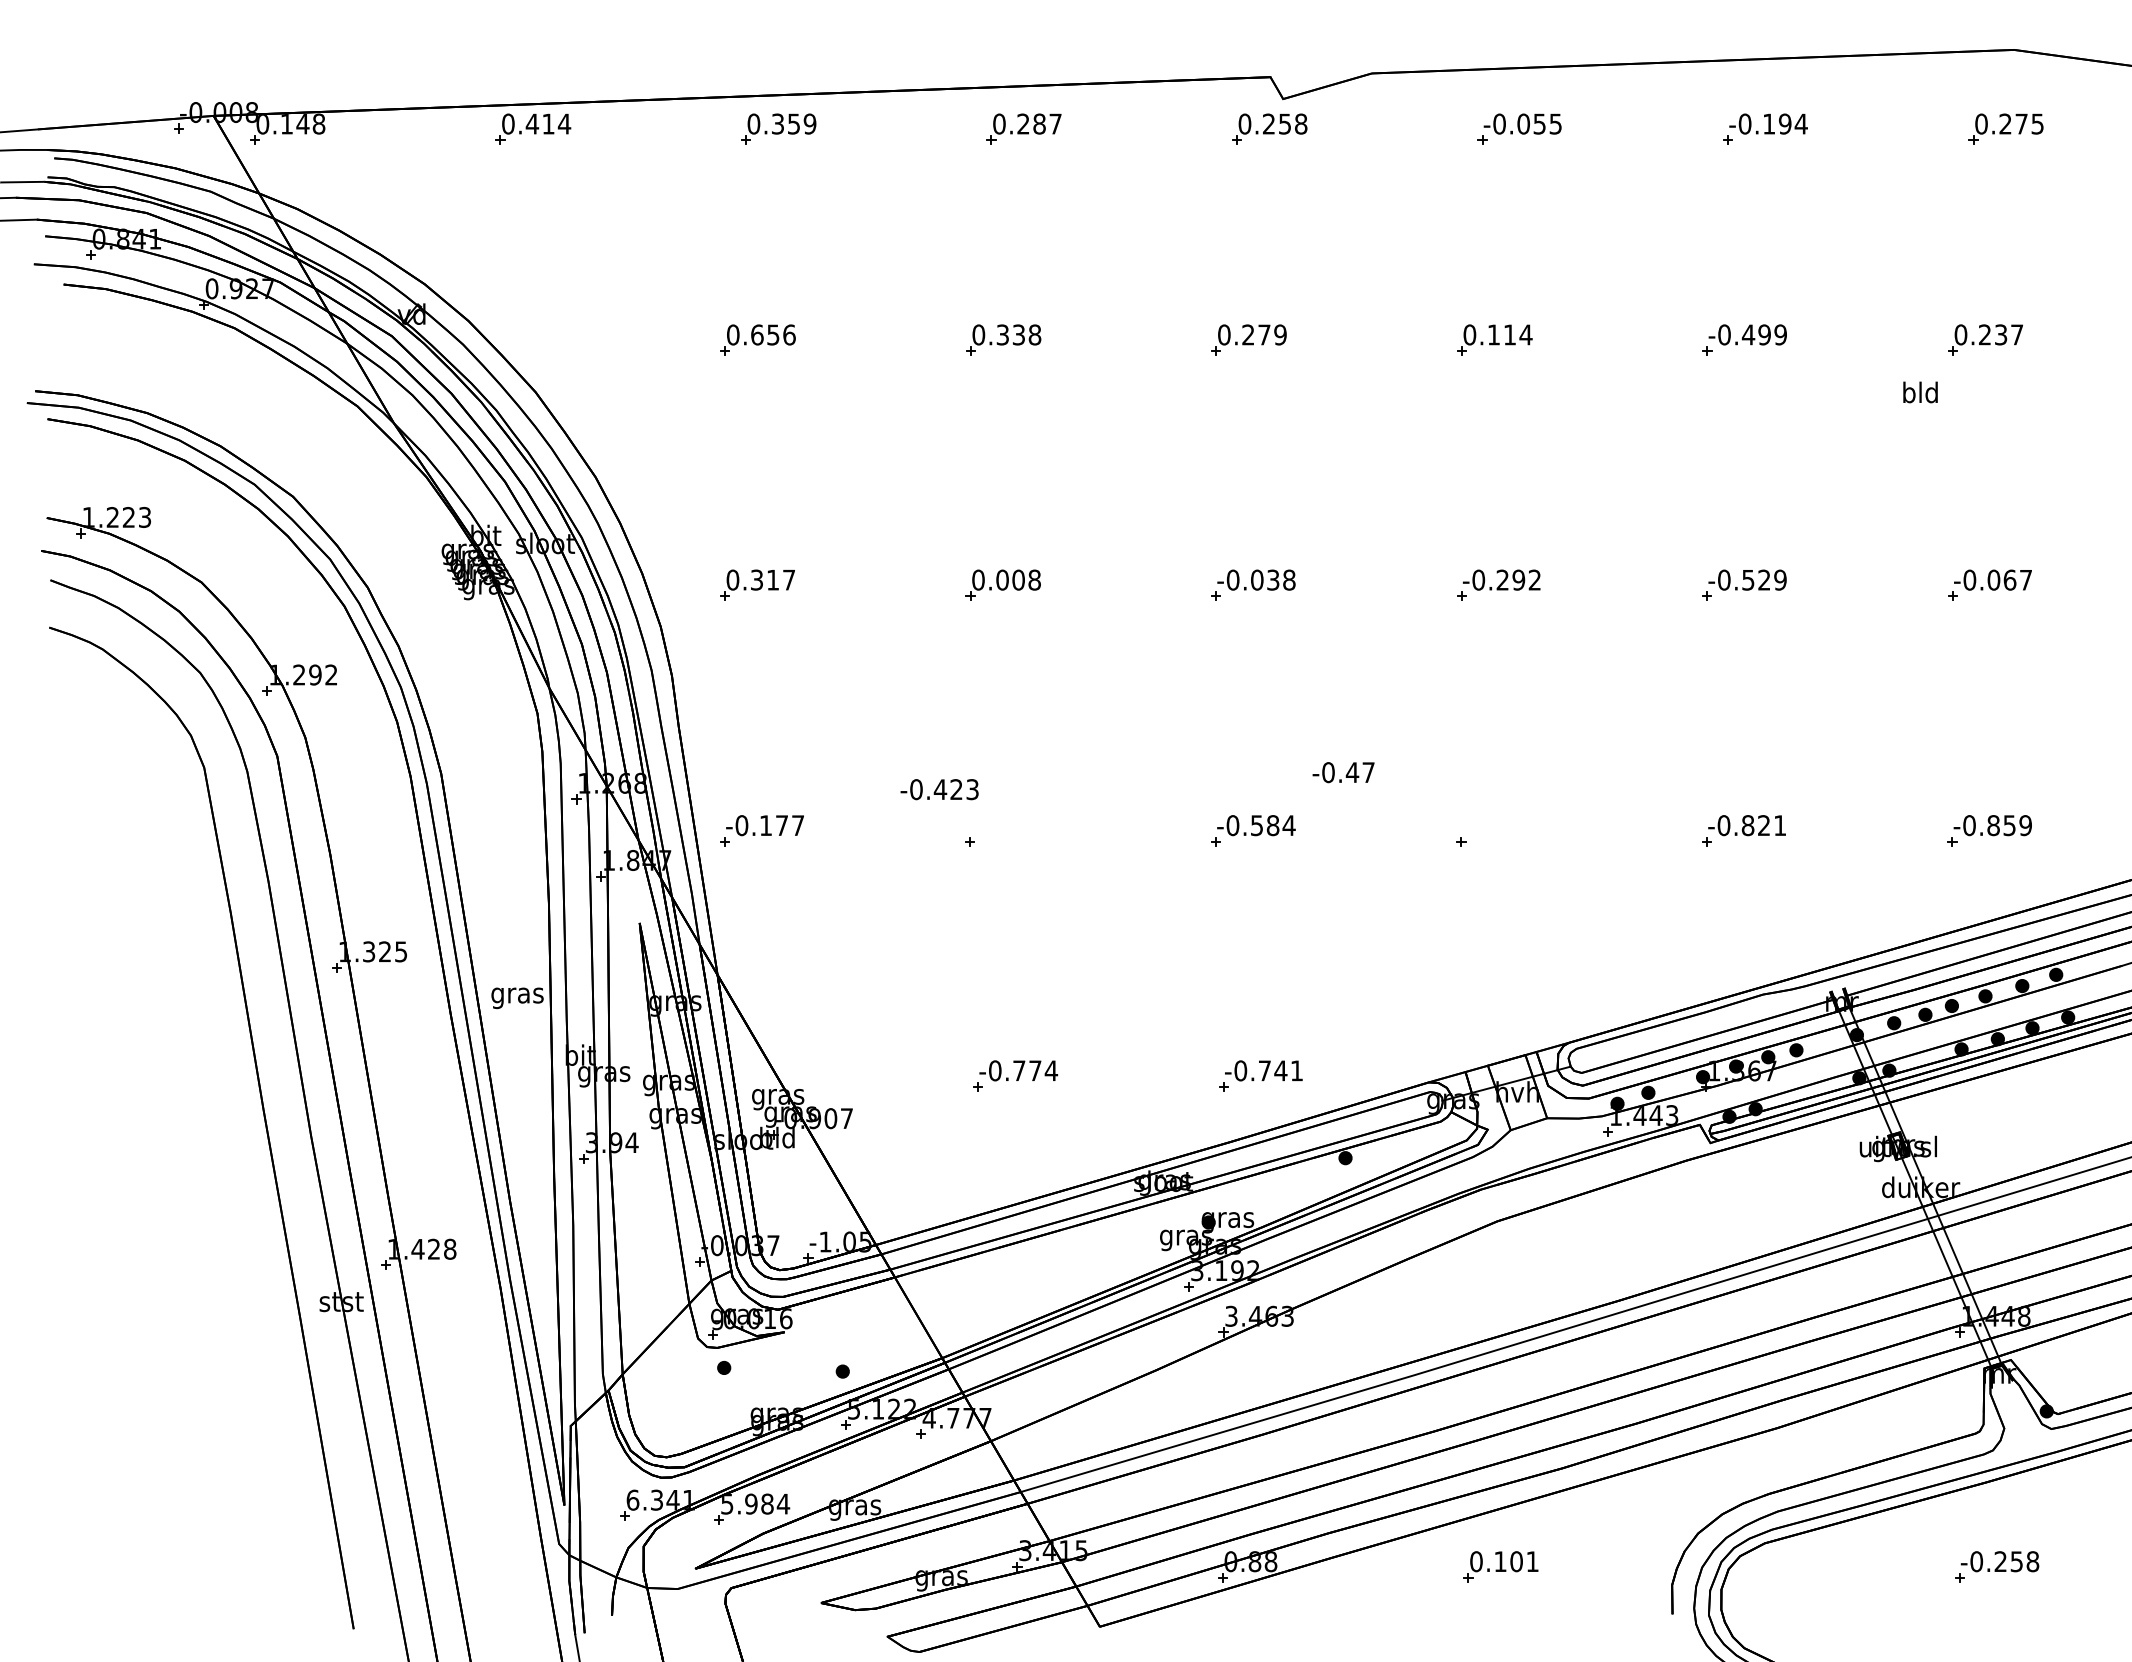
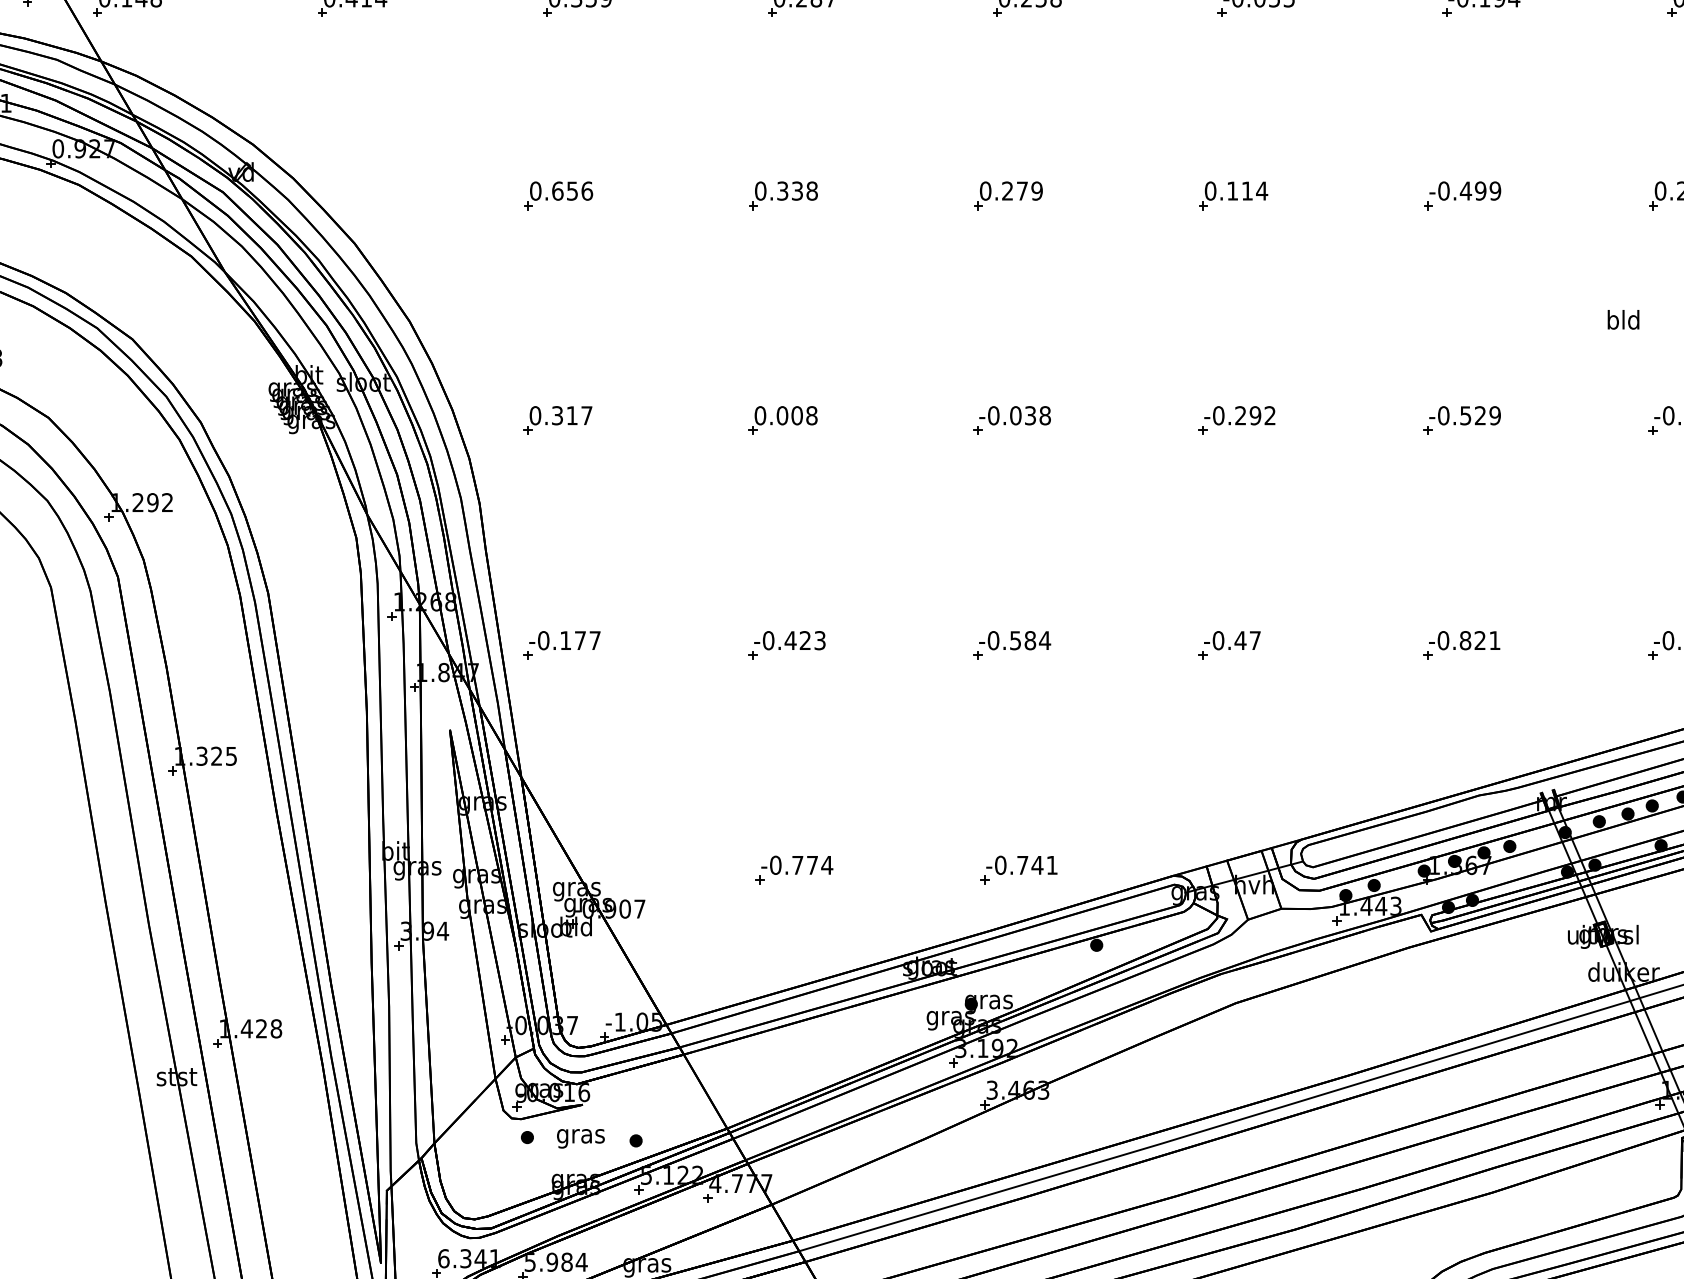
text: (1920, 392) -> (1623, 319), moved
text: (1343, 772) -> (1232, 640), moved
text: (939, 789) -> (789, 640), moved
text: (517, 998) -> (580, 1138), moved

